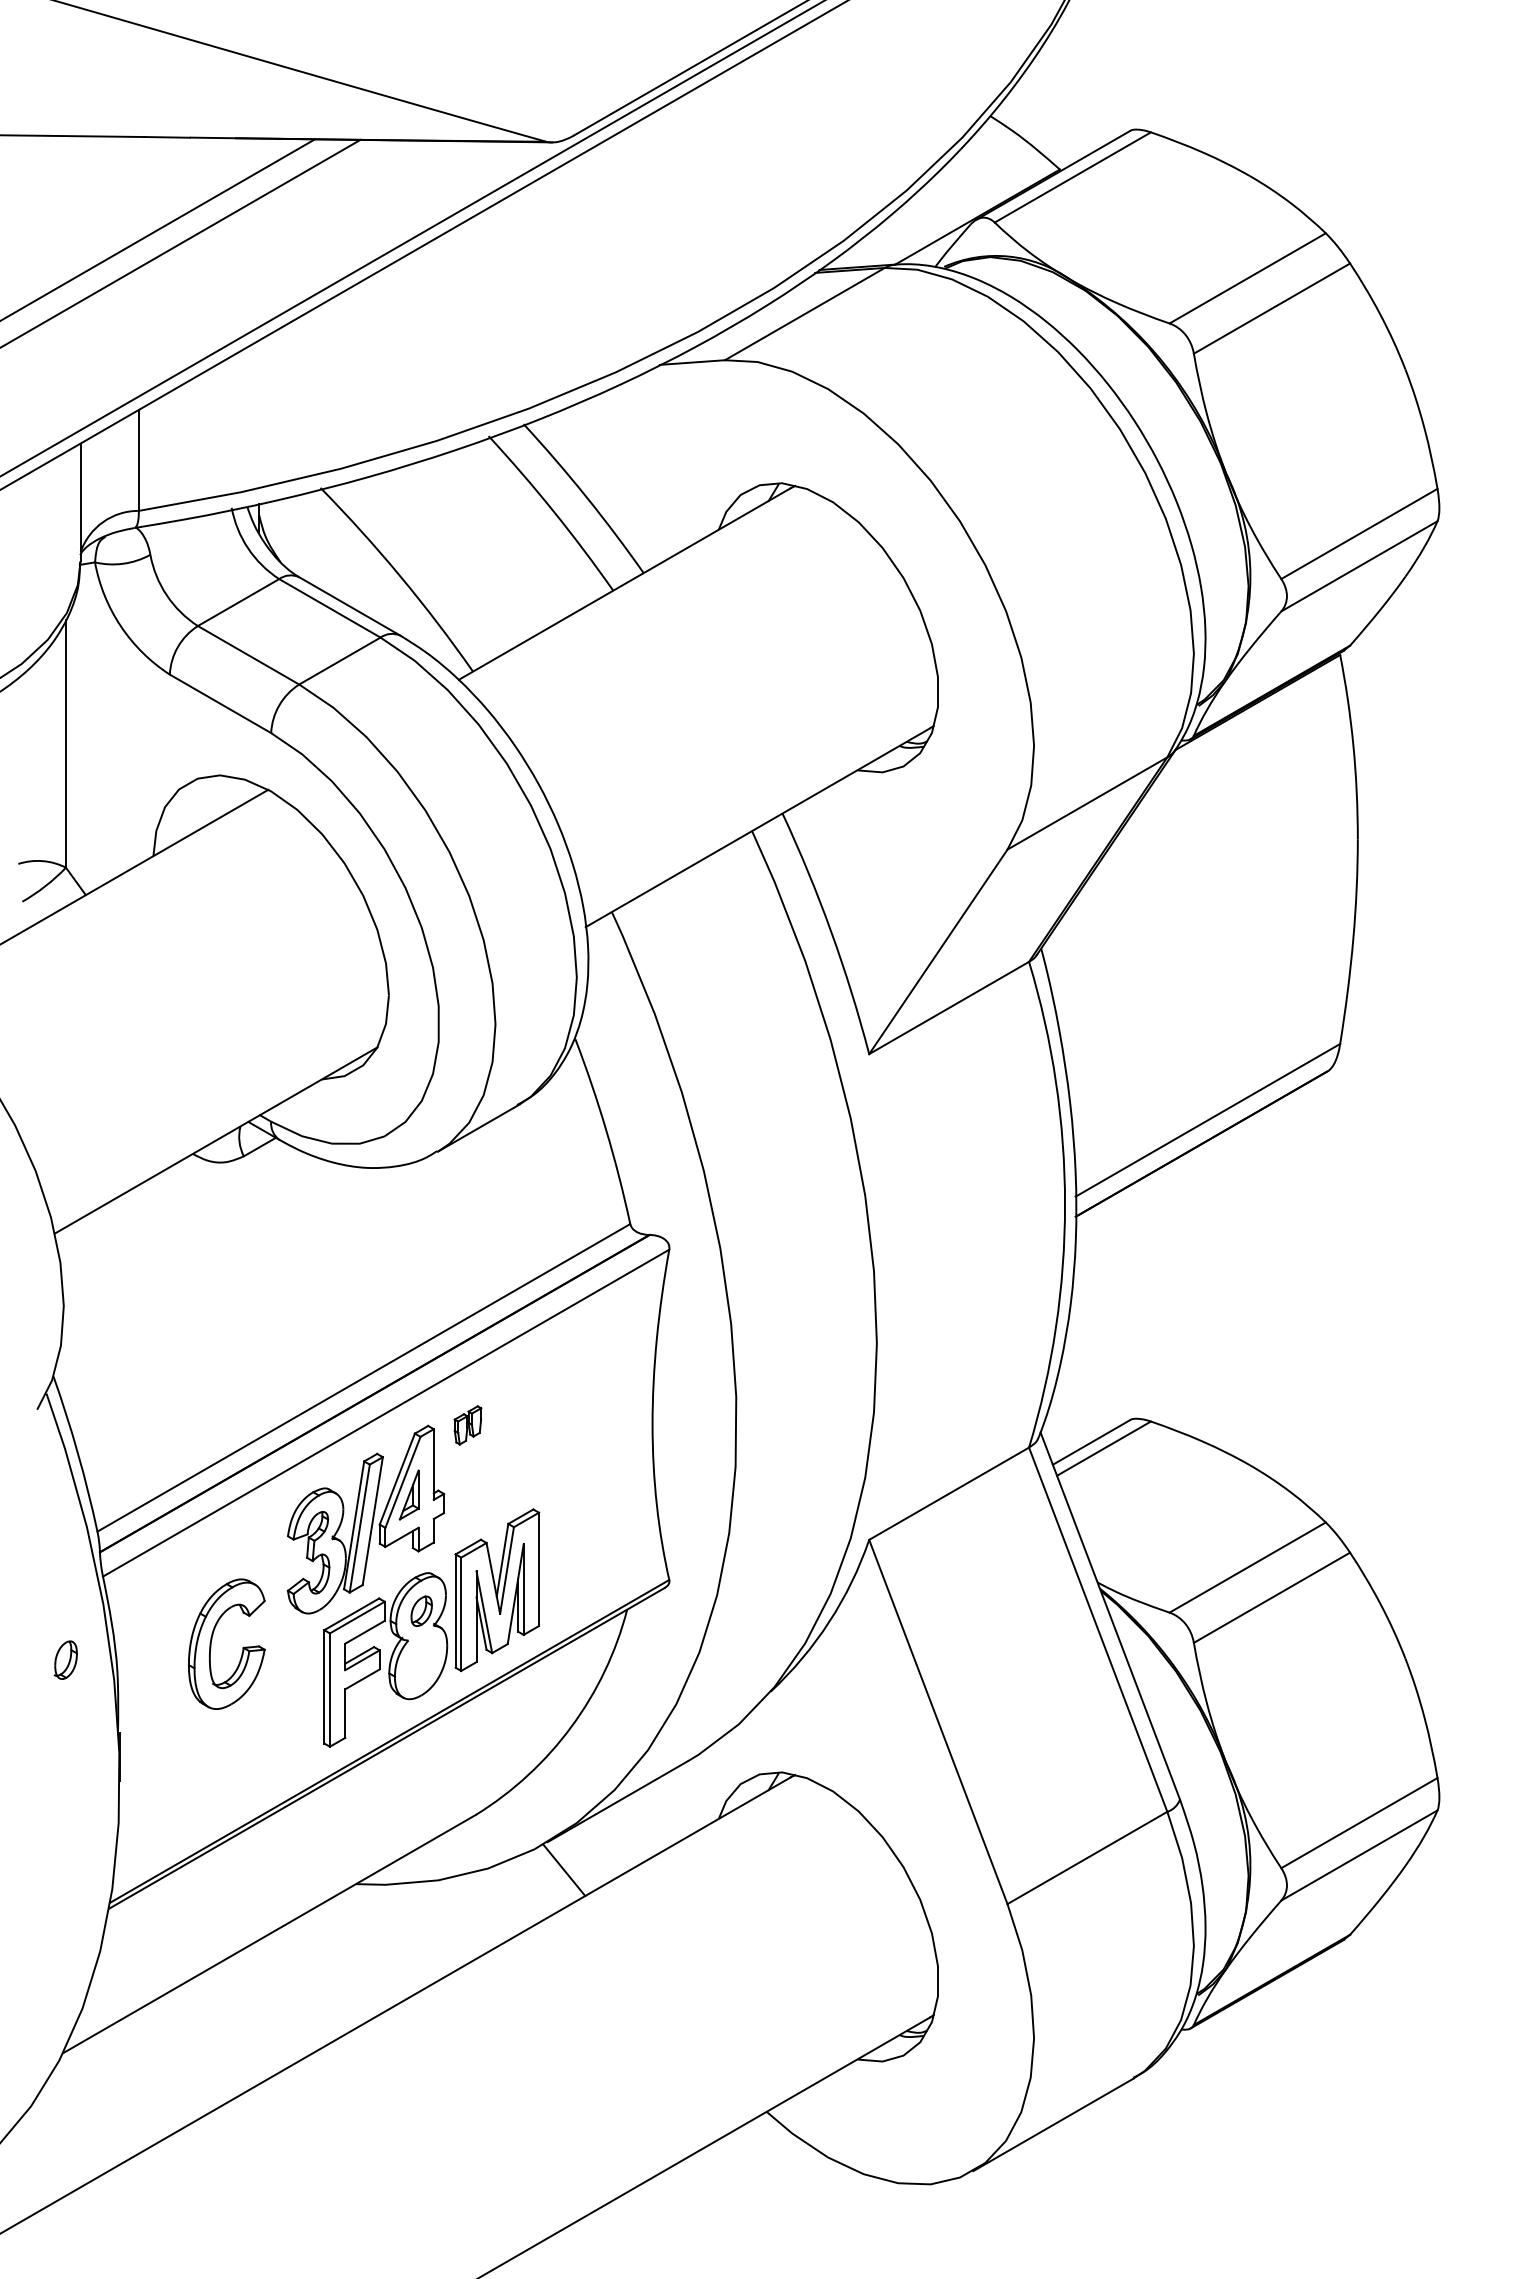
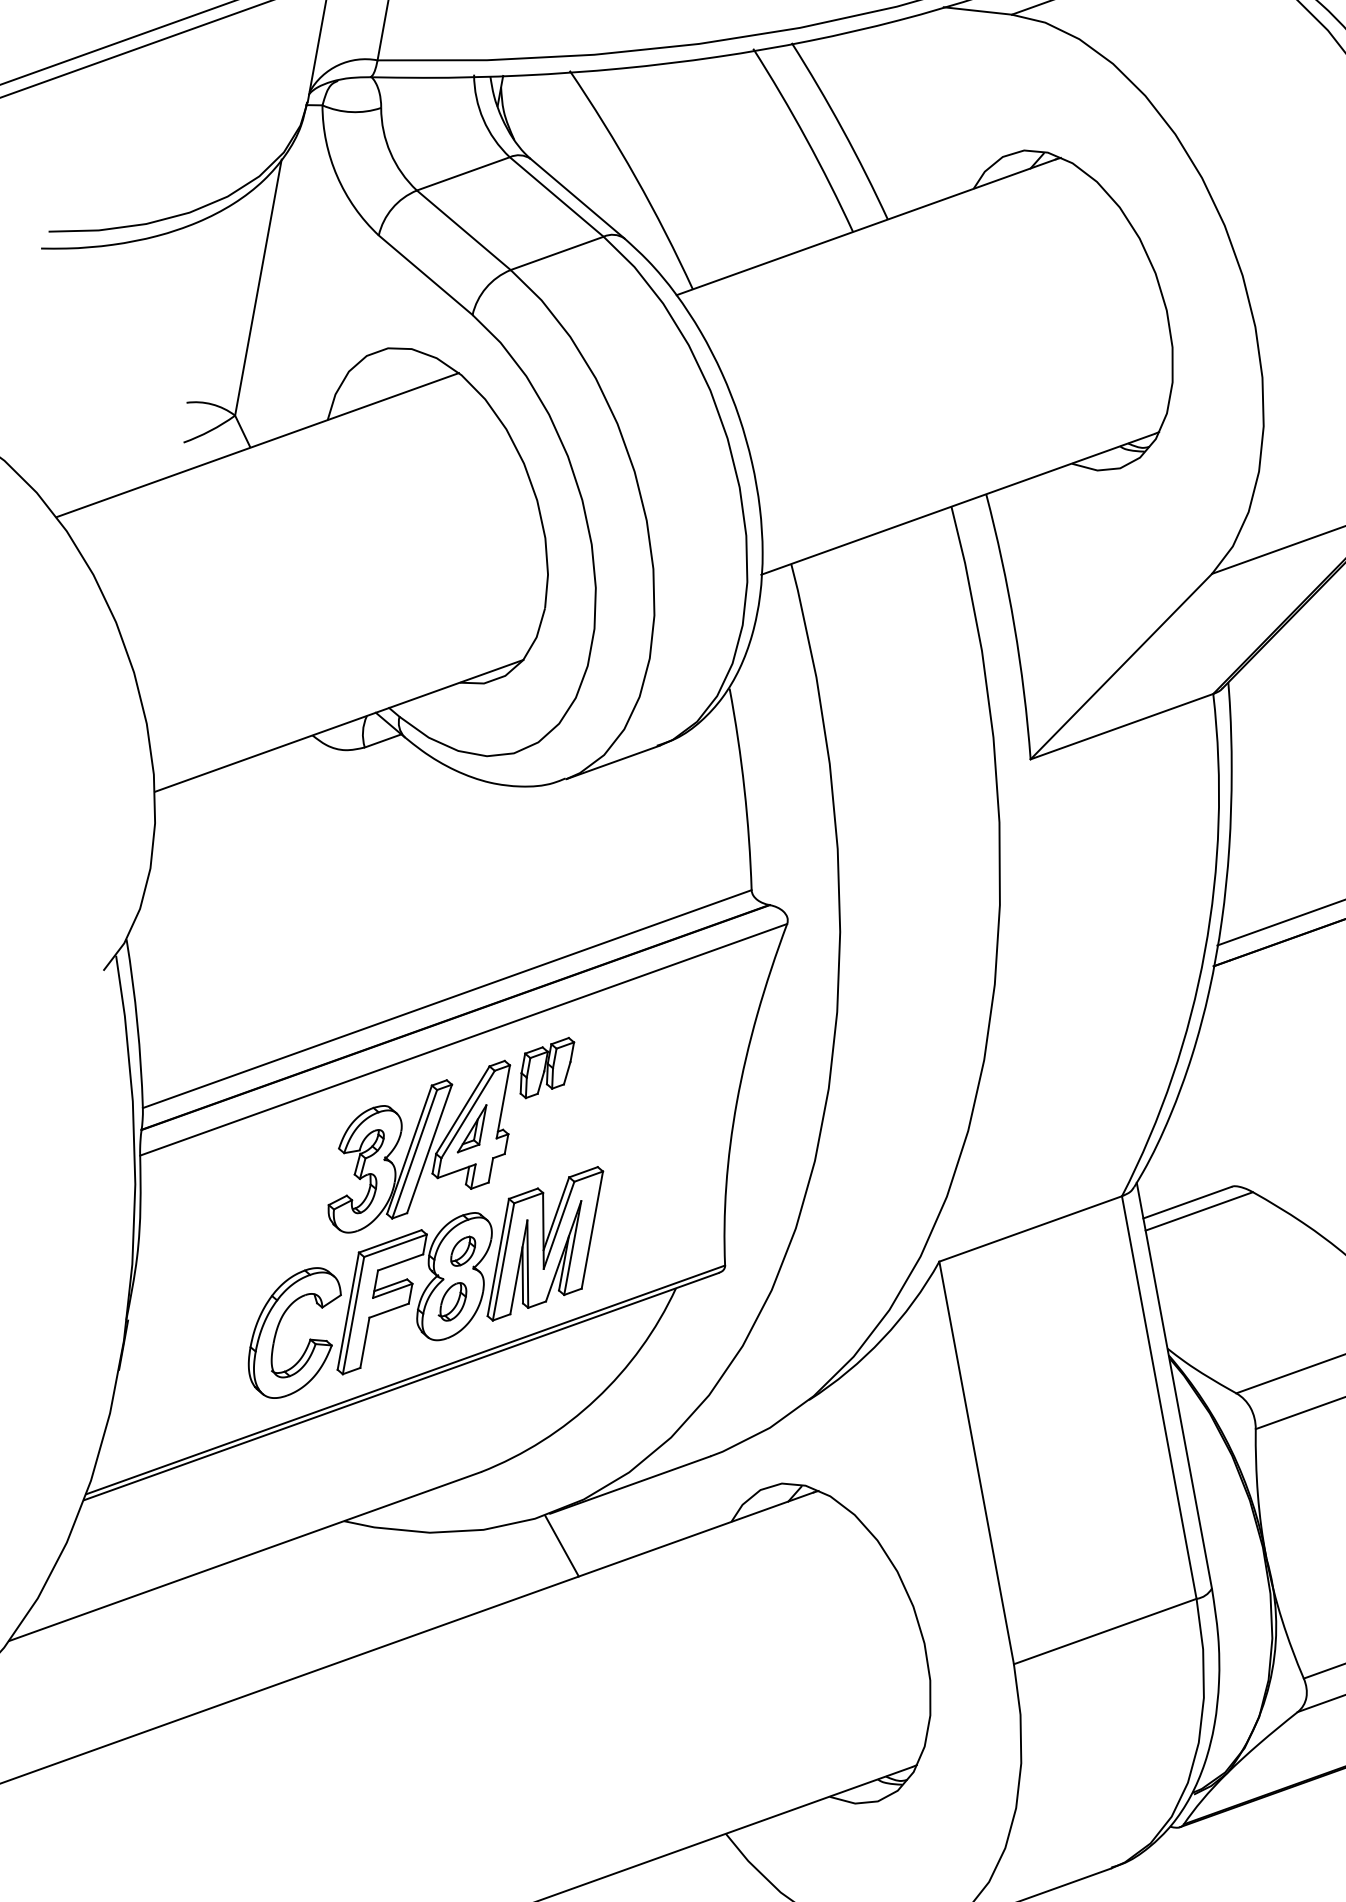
part: (467, 1425) -> (545, 1067), size x1.67
part: (212, 1640) -> (279, 1326), moved
part: (65, 1659) -> (452, 1301), moved

